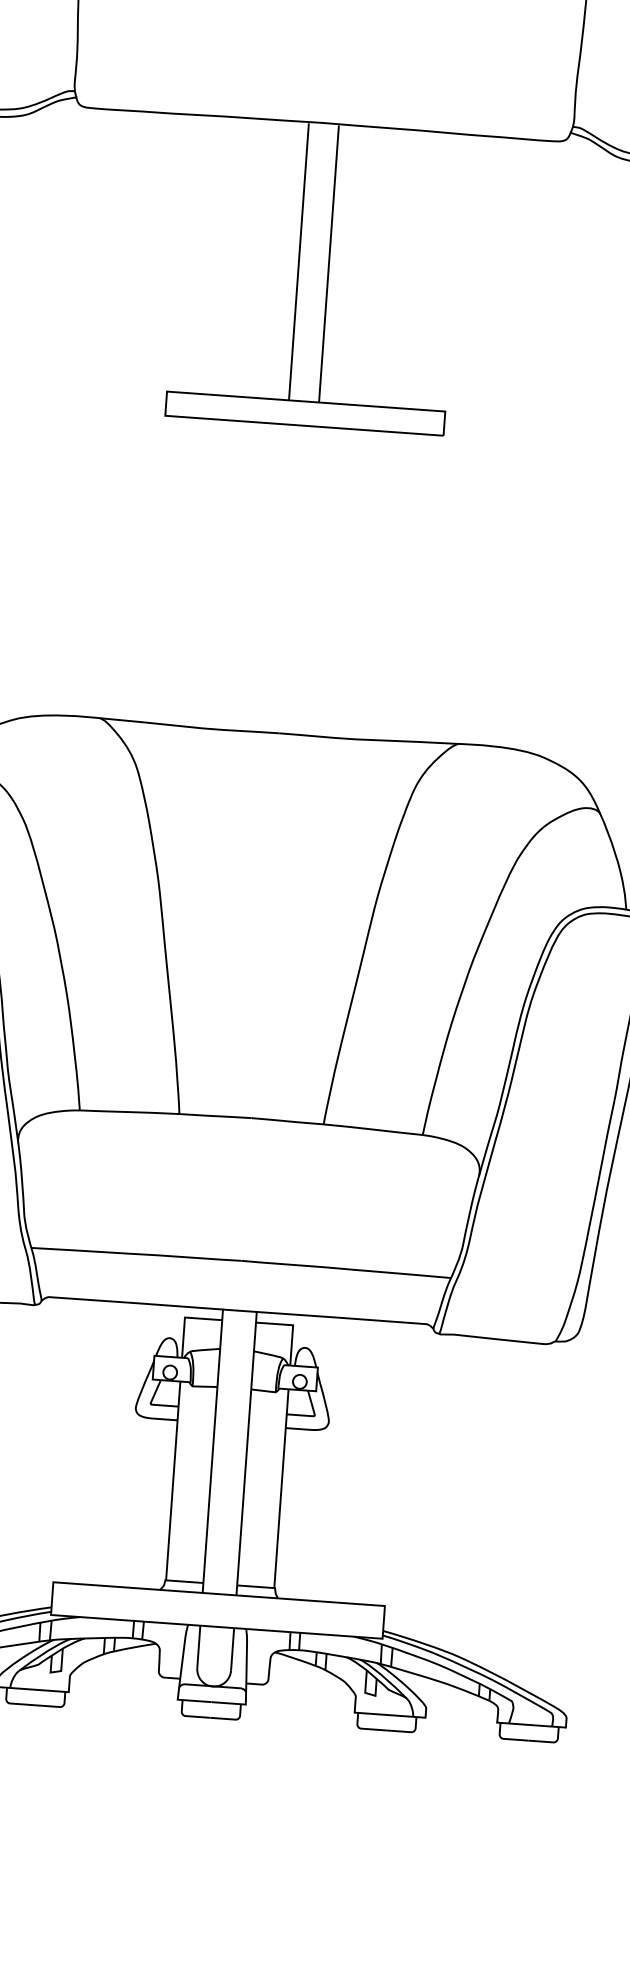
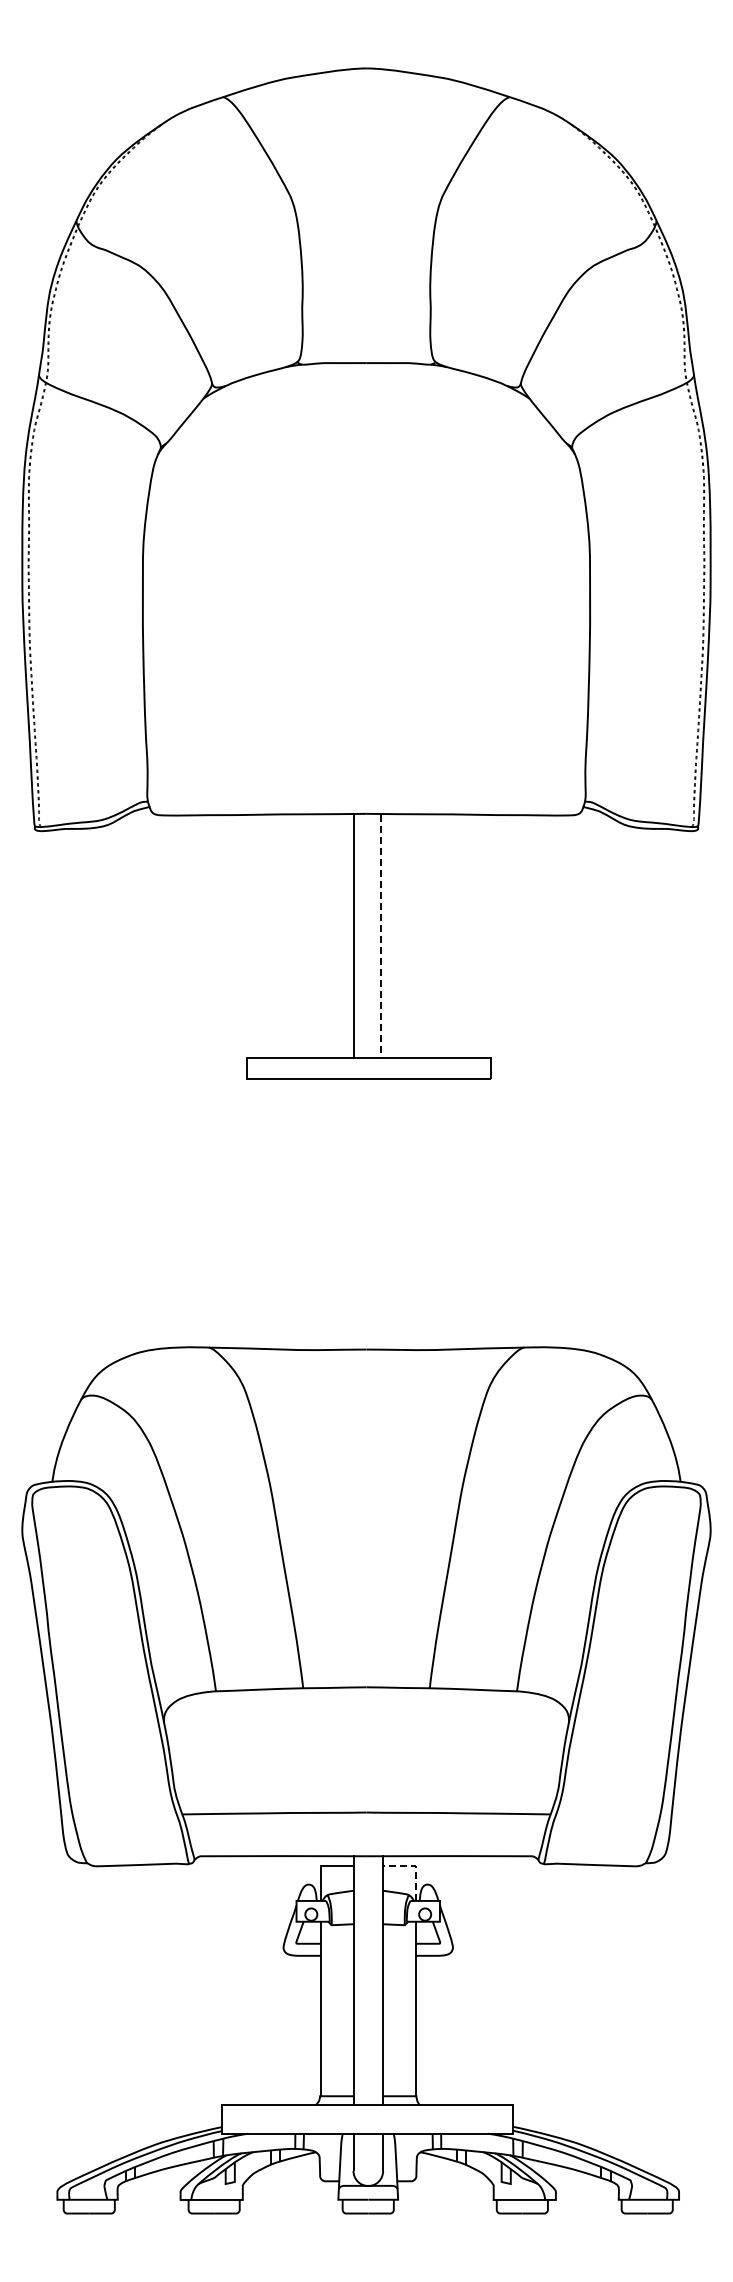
line: (328, 263) -> (380, 936), solid -> dashed
line: (292, 1326) -> (415, 1866), solid -> dashed

